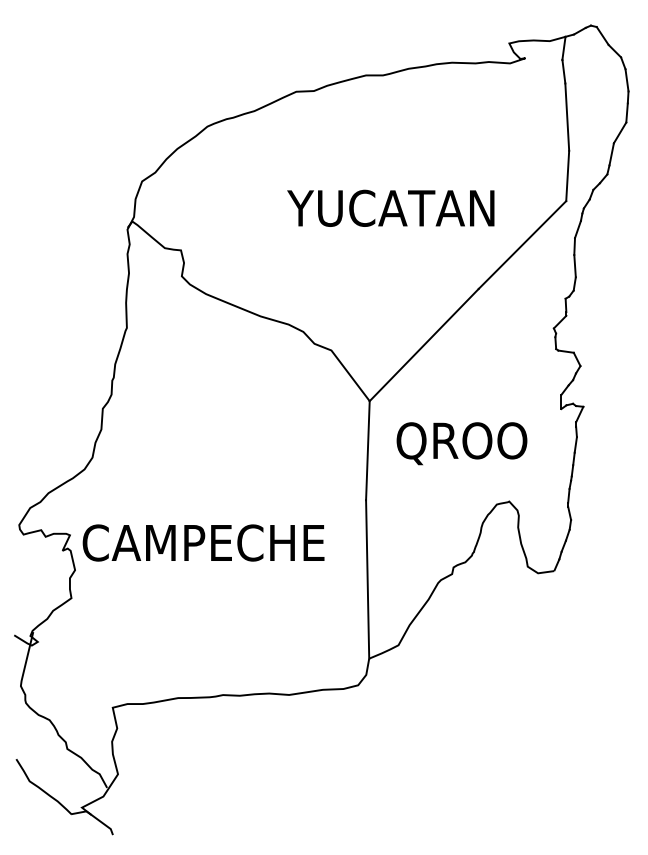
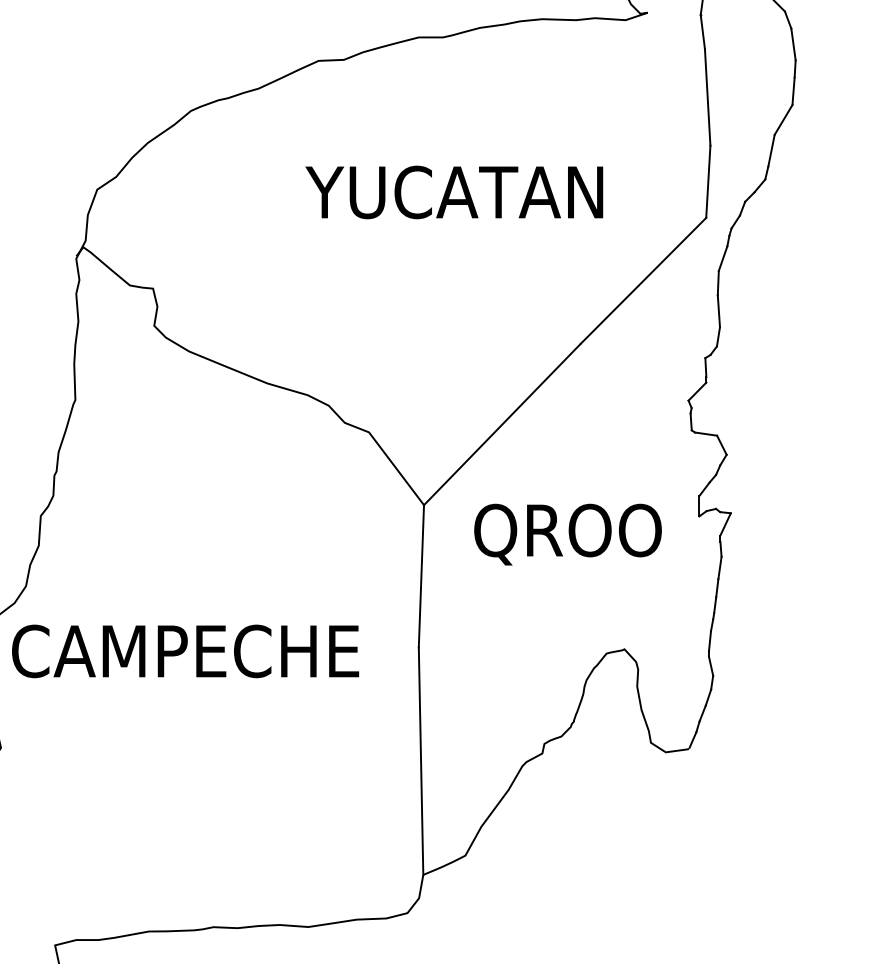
text: (390, 207) -> (453, 191), moved
text: (461, 443) -> (567, 534), moved
text: (203, 542) -> (185, 650), moved

